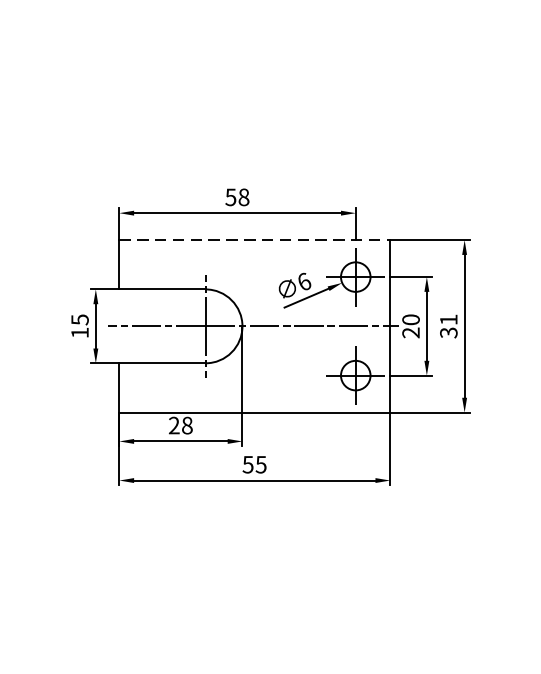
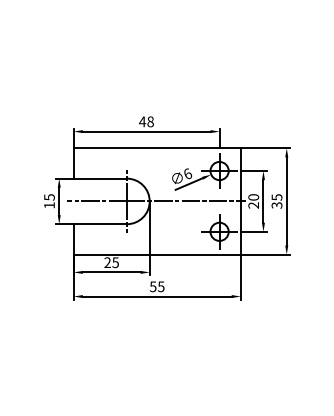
text: (230, 196) -> (142, 121), 58 -> 48
line: (255, 240) -> (157, 148), dashed -> solid
text: (447, 319) -> (276, 197), 31 -> 35
text: (187, 425) -> (115, 262), 28 -> 25

